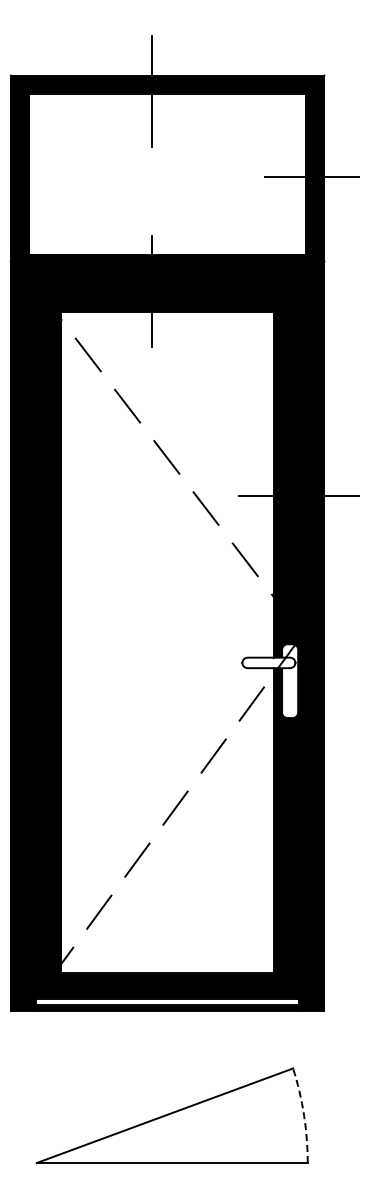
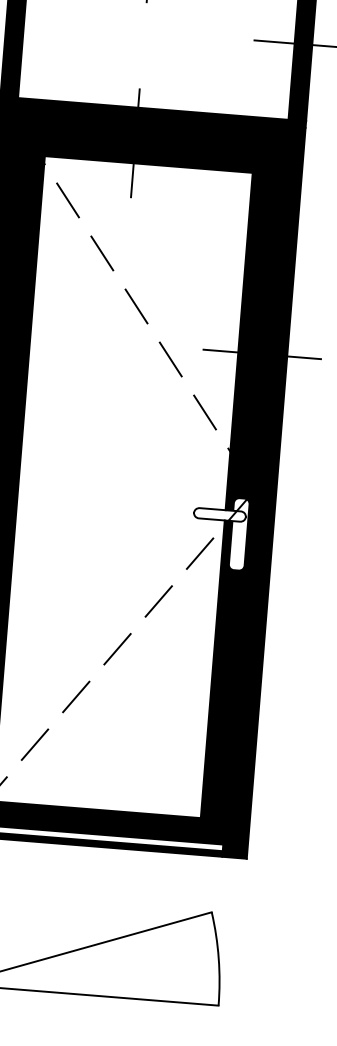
arc: (304, 1115) -> (219, 959), dashed -> solid

